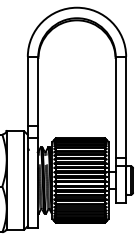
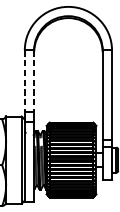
line: (27, 91) -> (24, 81), solid -> dashed
line: (38, 91) -> (34, 81), solid -> dashed

